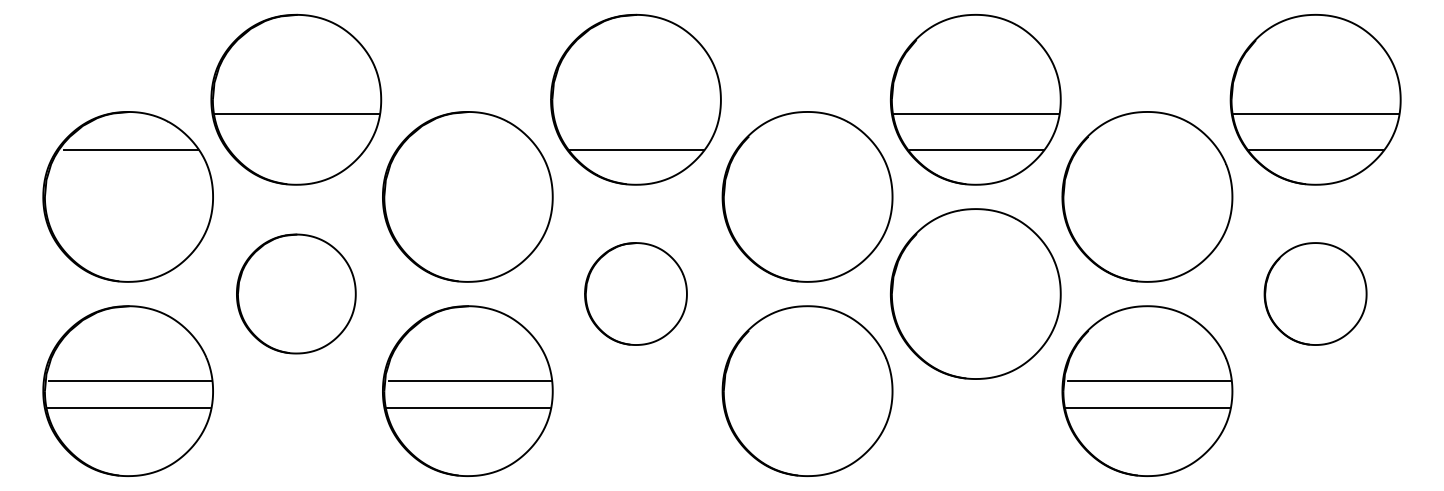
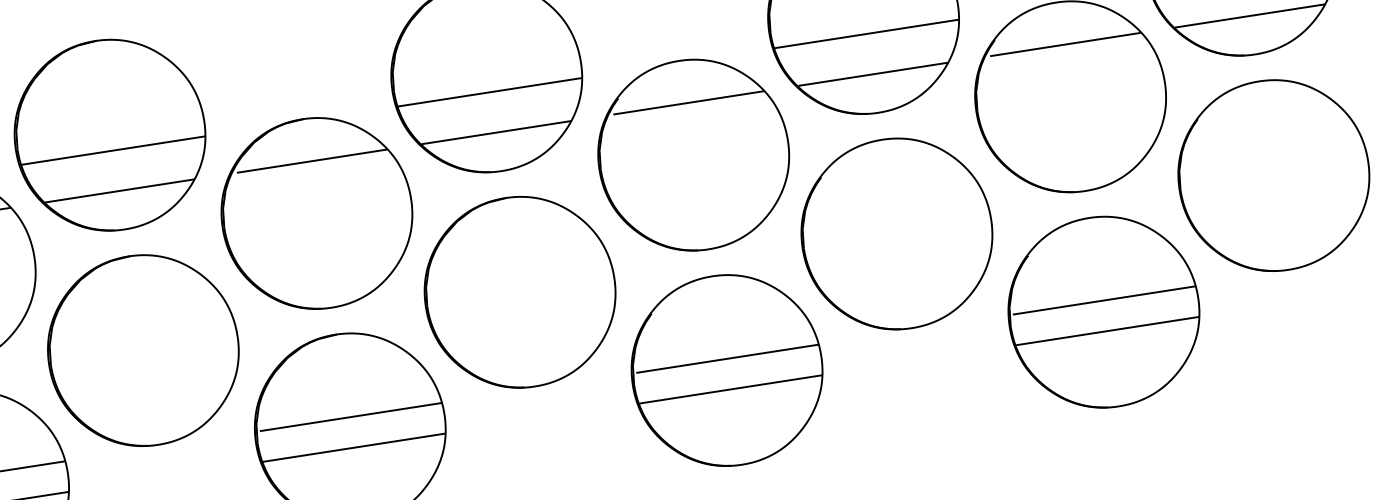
line: (636, 113) -> (489, 92), added
line: (297, 150) -> (120, 191), added
line: (470, 150) -> (311, 161), added
line: (810, 150) -> (688, 103), added
line: (1149, 150) -> (1064, 44), added
part: (296, 293) -> (143, 350), size x1.43
part: (635, 293) -> (519, 291), size x1.67
part: (1315, 293) -> (1273, 175), size x1.67
line: (809, 380) -> (727, 358), added
line: (807, 408) -> (729, 389), added

